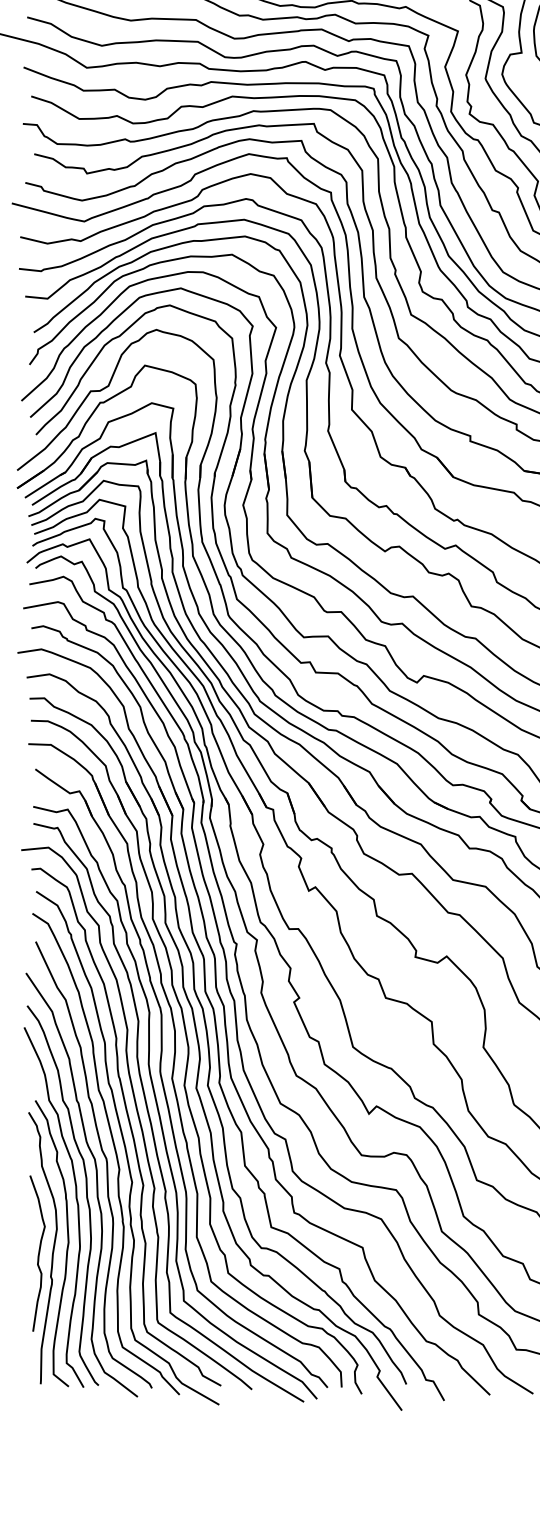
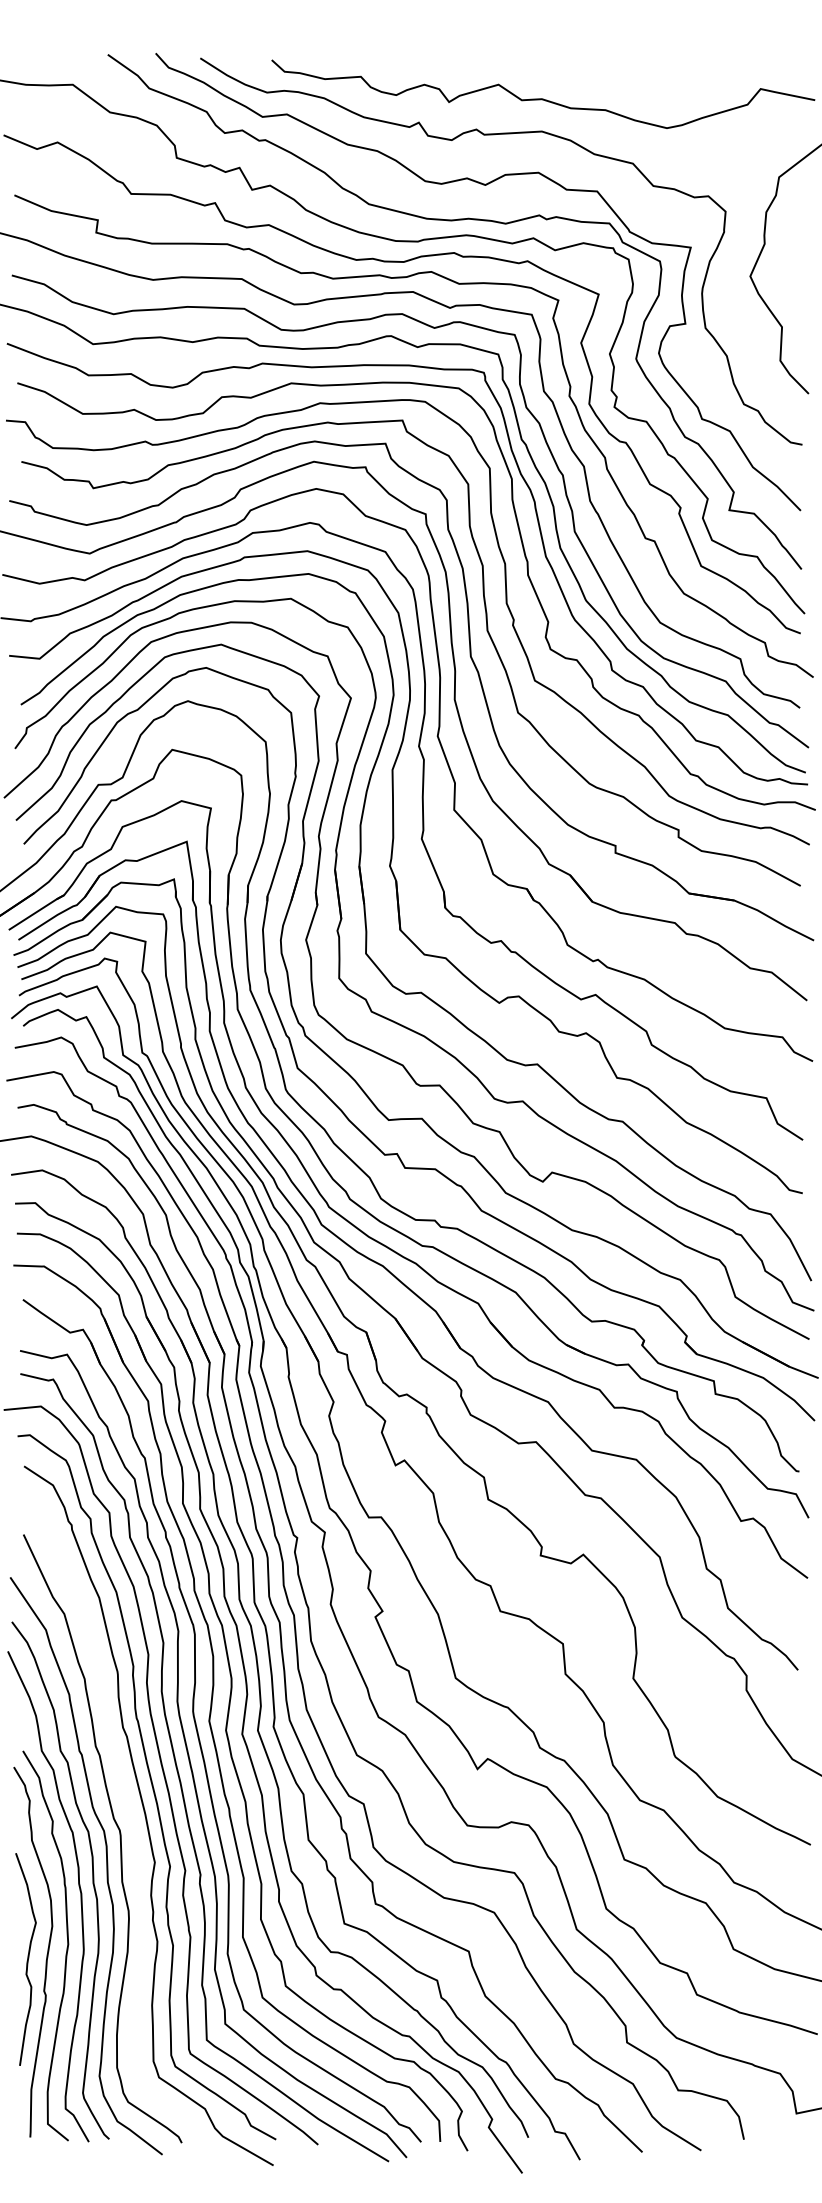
curve: (115, 1152) -> (131, 1821), removed

